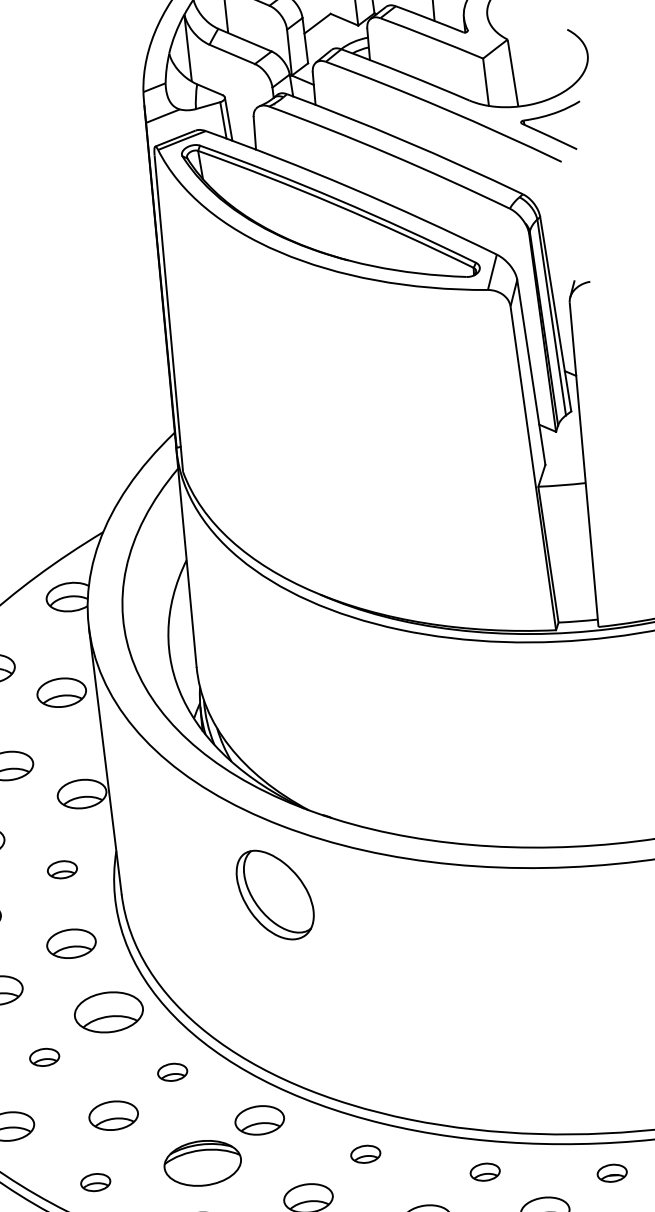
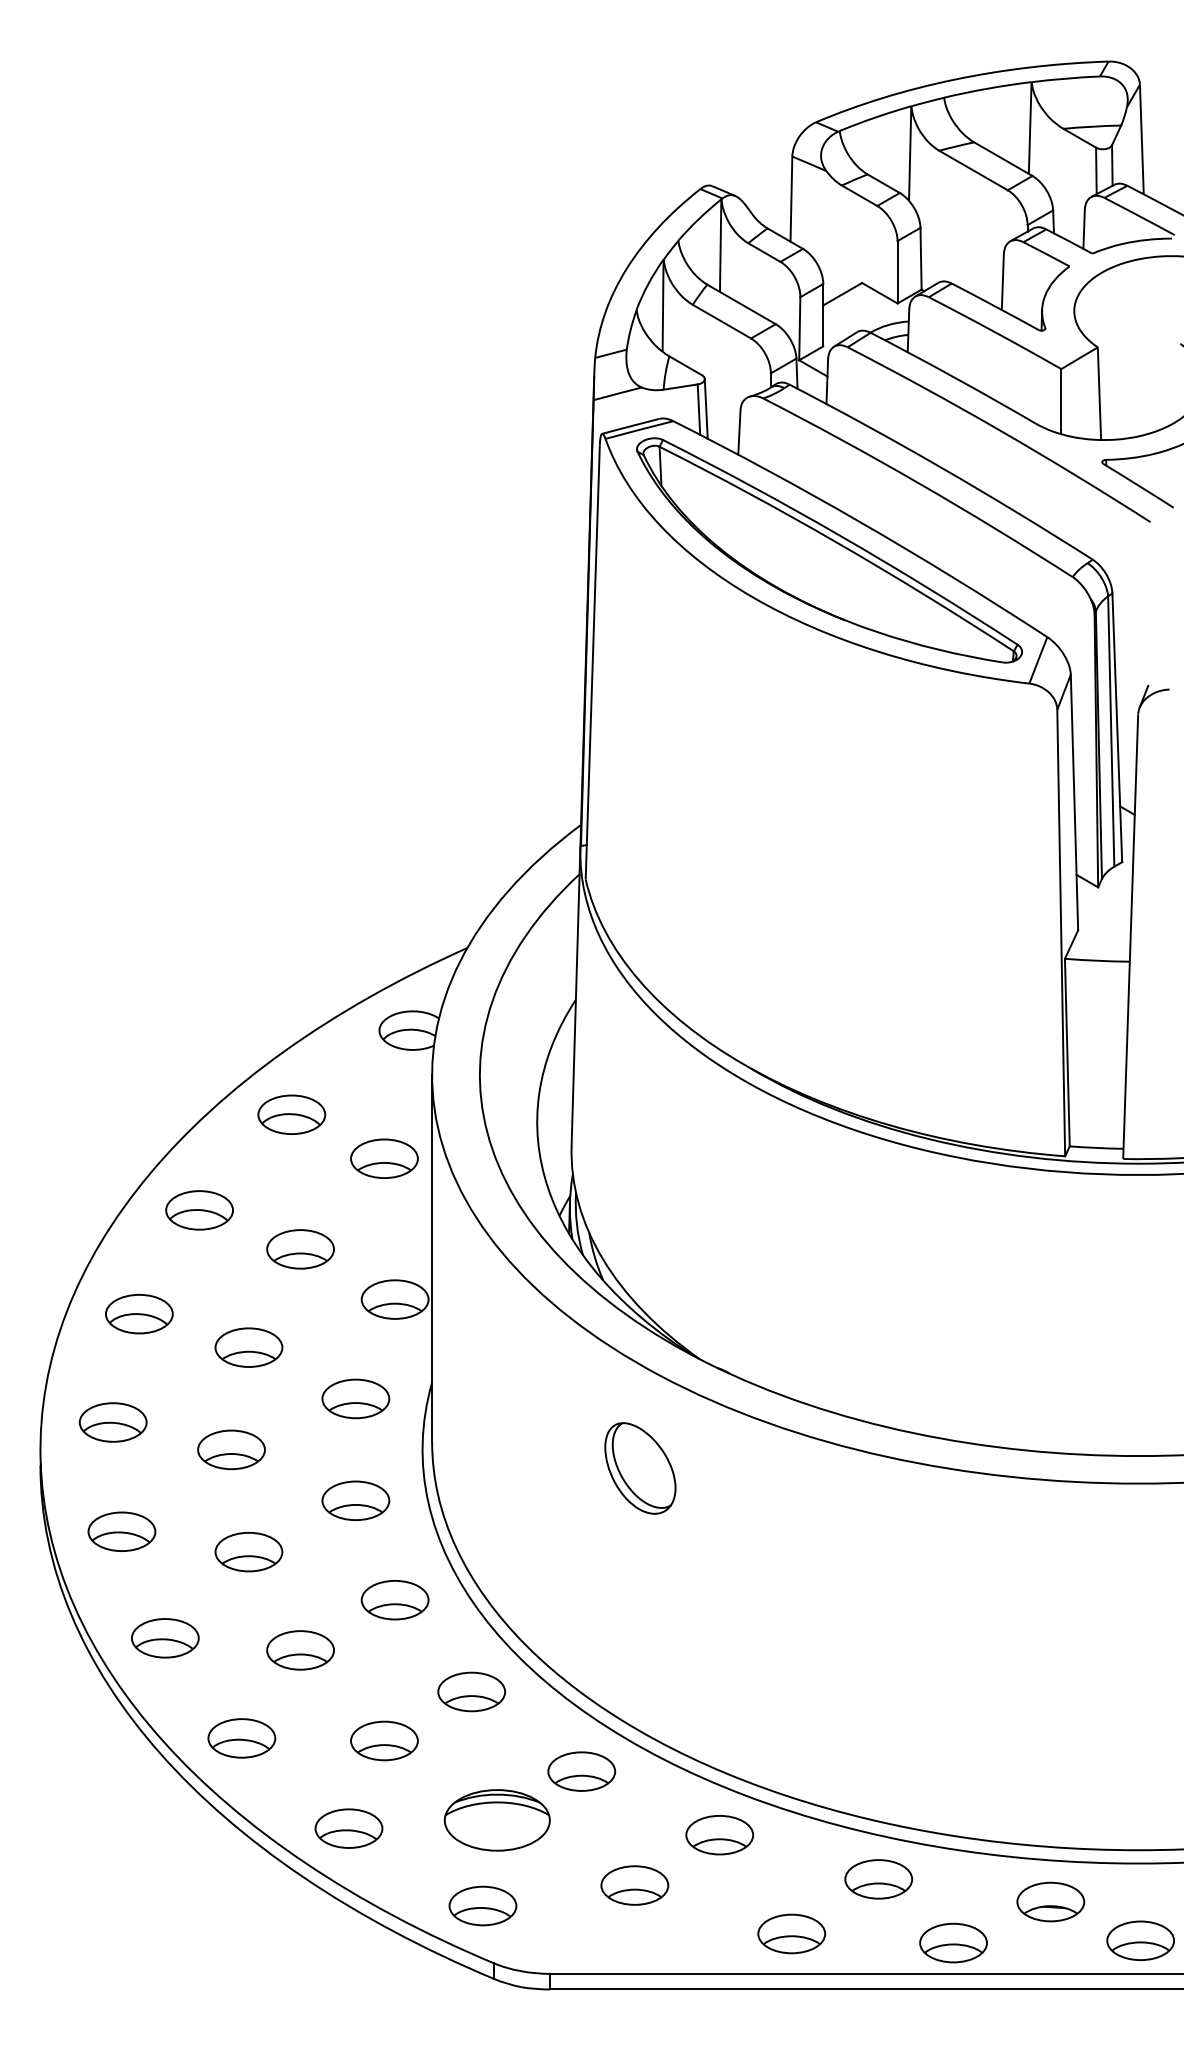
part: (62, 869) -> (355, 1398), size x1.67
part: (275, 894) -> (640, 1468), size x0.71
part: (108, 1012) -> (394, 1600), size x0.71
part: (44, 1057) -> (300, 1650), size x1.67
part: (172, 1072) -> (471, 1691), size x1.67
part: (365, 1154) -> (719, 1835), size x1.67
part: (485, 1172) -> (878, 1879), size x1.67
part: (611, 1172) -> (1050, 1901), size x1.67
part: (95, 1182) -> (348, 1828), size x1.67

